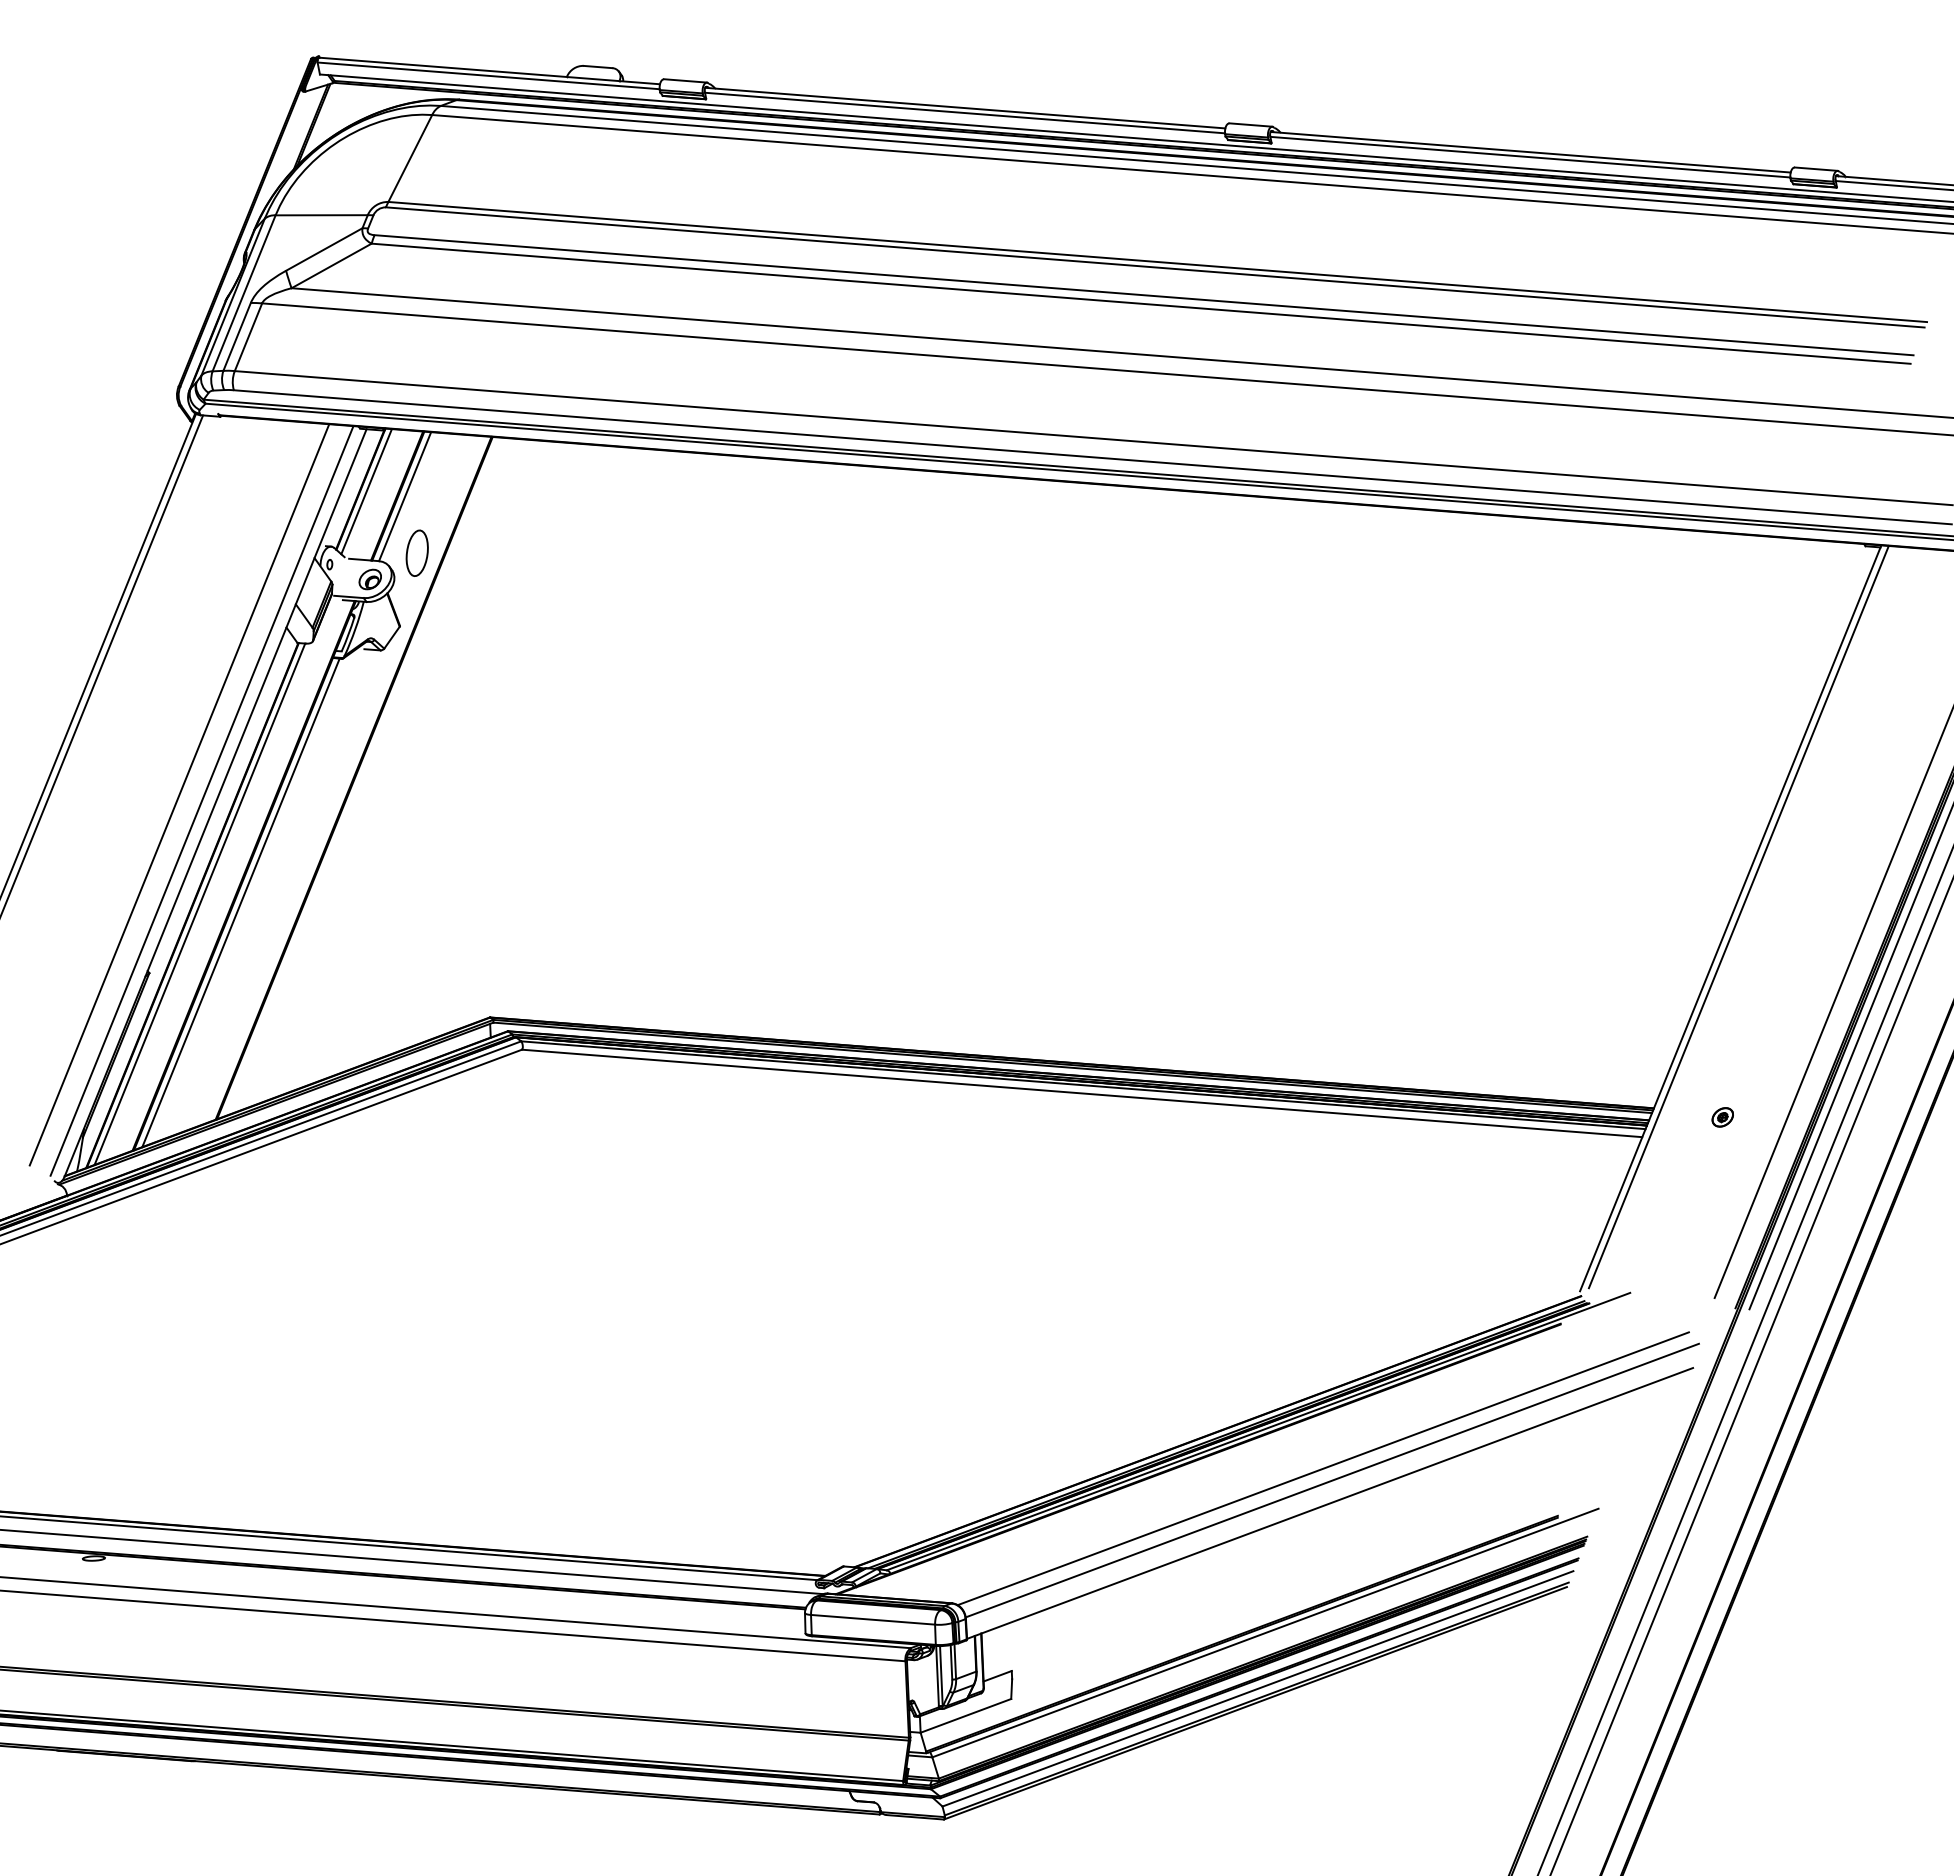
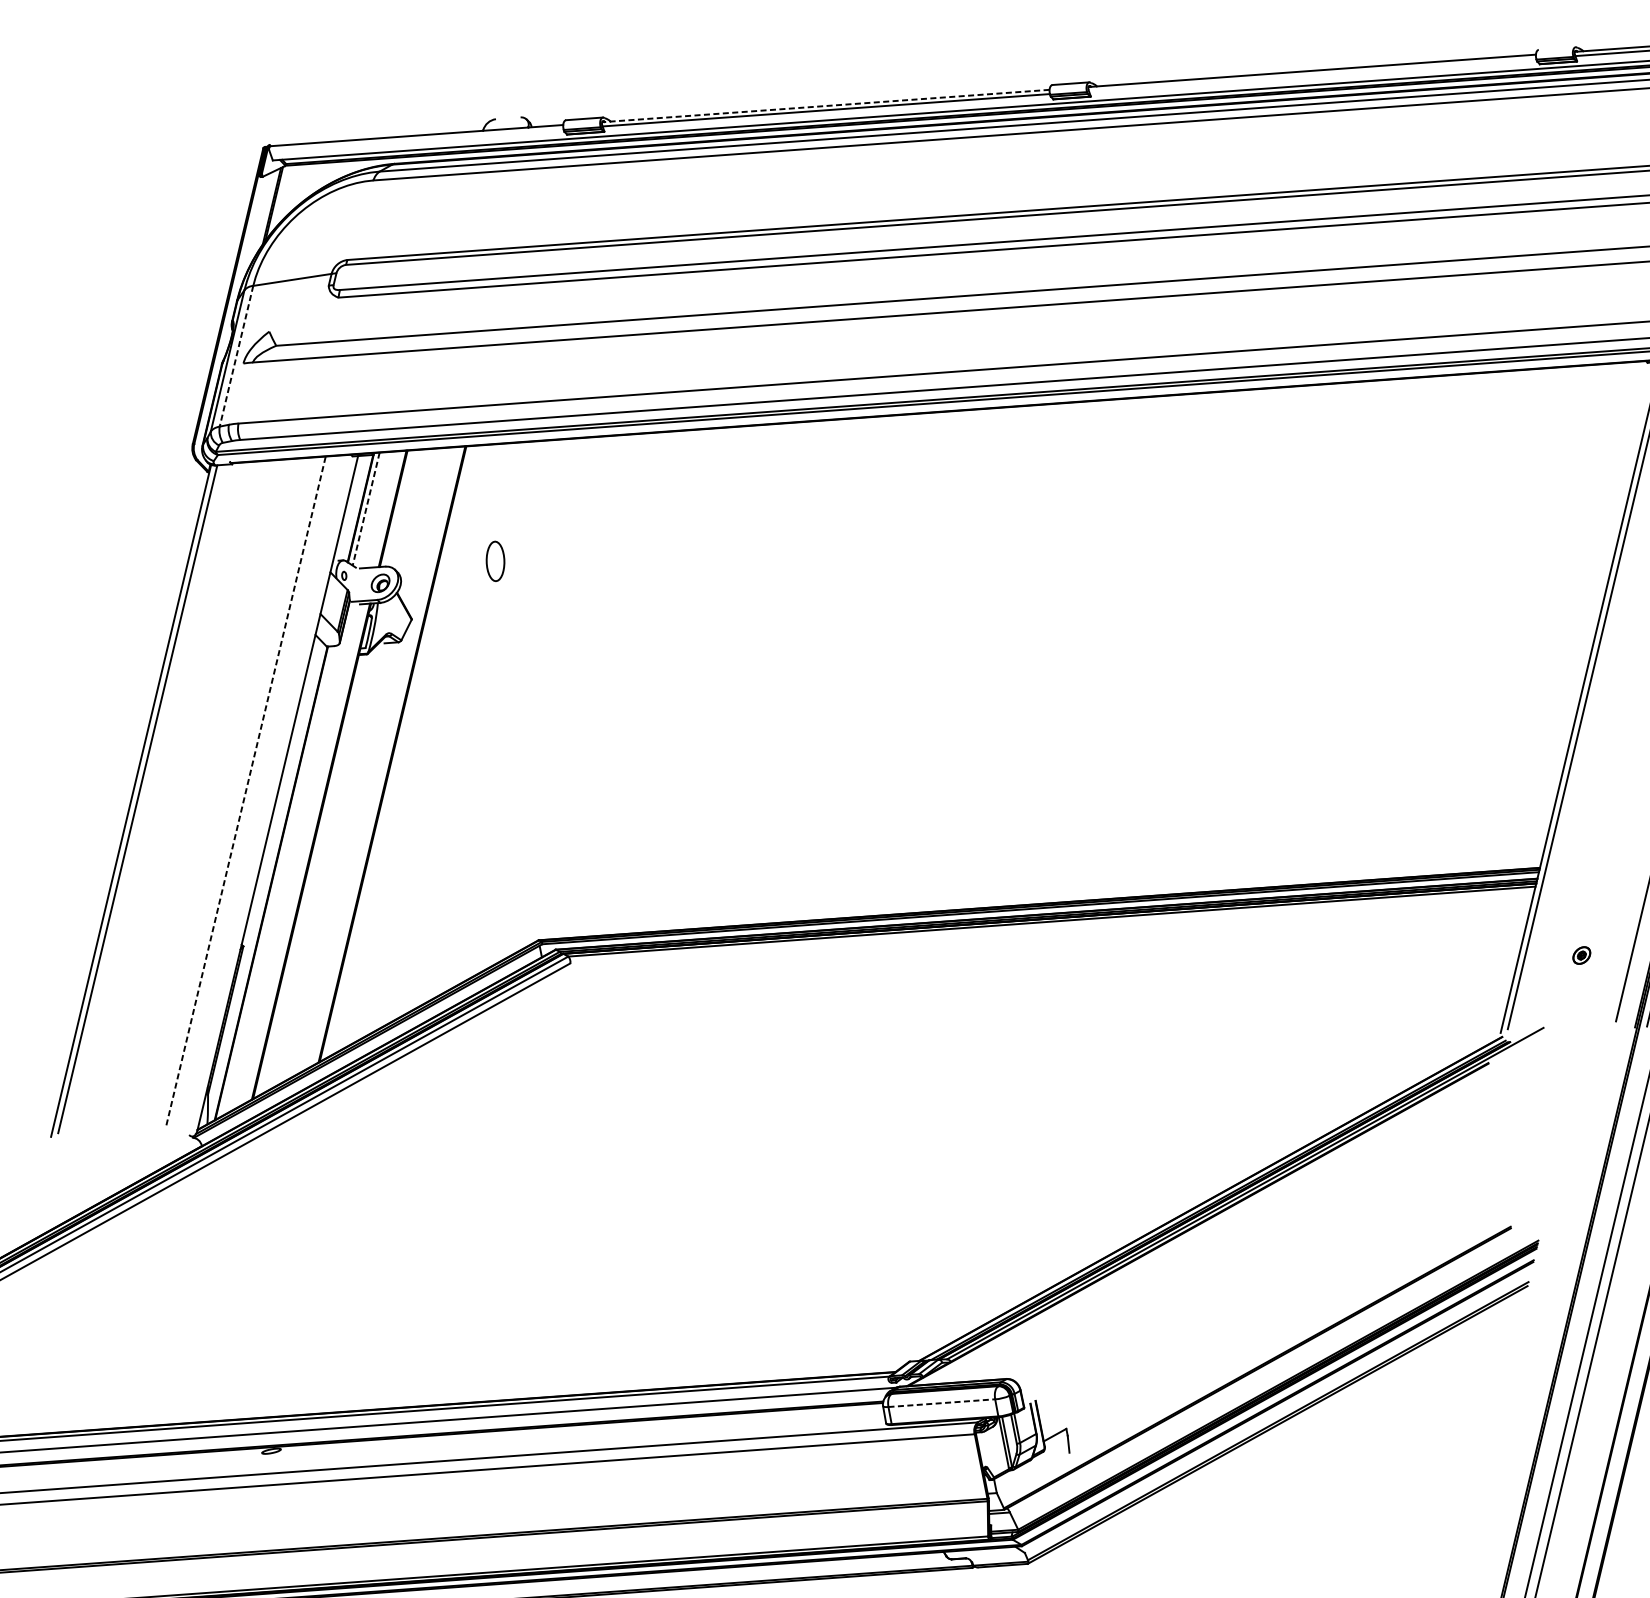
line: (597, 66) -> (507, 117), removed
line: (488, 75) -> (416, 139), removed
line: (965, 108) -> (826, 106), solid -> dashed
line: (1530, 156) -> (1312, 74), removed
line: (410, 158) -> (360, 220), removed
line: (1815, 168) -> (1556, 48), removed
line: (324, 249) -> (299, 308), removed
line: (331, 265) -> (307, 321), removed
line: (243, 293) -> (236, 356), solid -> dashed
line: (236, 336) -> (235, 393), removed
line: (248, 337) -> (245, 393), removed
line: (366, 492) -> (366, 509), solid -> dashed
line: (405, 496) -> (399, 508), removed
part: (416, 552) -> (494, 560), moved
line: (179, 794) -> (246, 790), solid -> dashed
line: (201, 800) -> (265, 792), removed
line: (240, 902) -> (311, 874), removed
line: (199, 903) -> (277, 880), removed
line: (1082, 1093) -> (1052, 928), removed
part: (1722, 1117) -> (1581, 955), moved
line: (1322, 1468) -> (1304, 1216), removed
line: (1331, 1480) -> (1313, 1225), removed
line: (1330, 1503) -> (1315, 1245), removed
line: (873, 1619) -> (942, 1402), solid -> dashed
line: (1265, 1632) -> (1277, 1363), removed
line: (1257, 1688) -> (1277, 1412), removed
line: (965, 1715) -> (1032, 1472), removed

